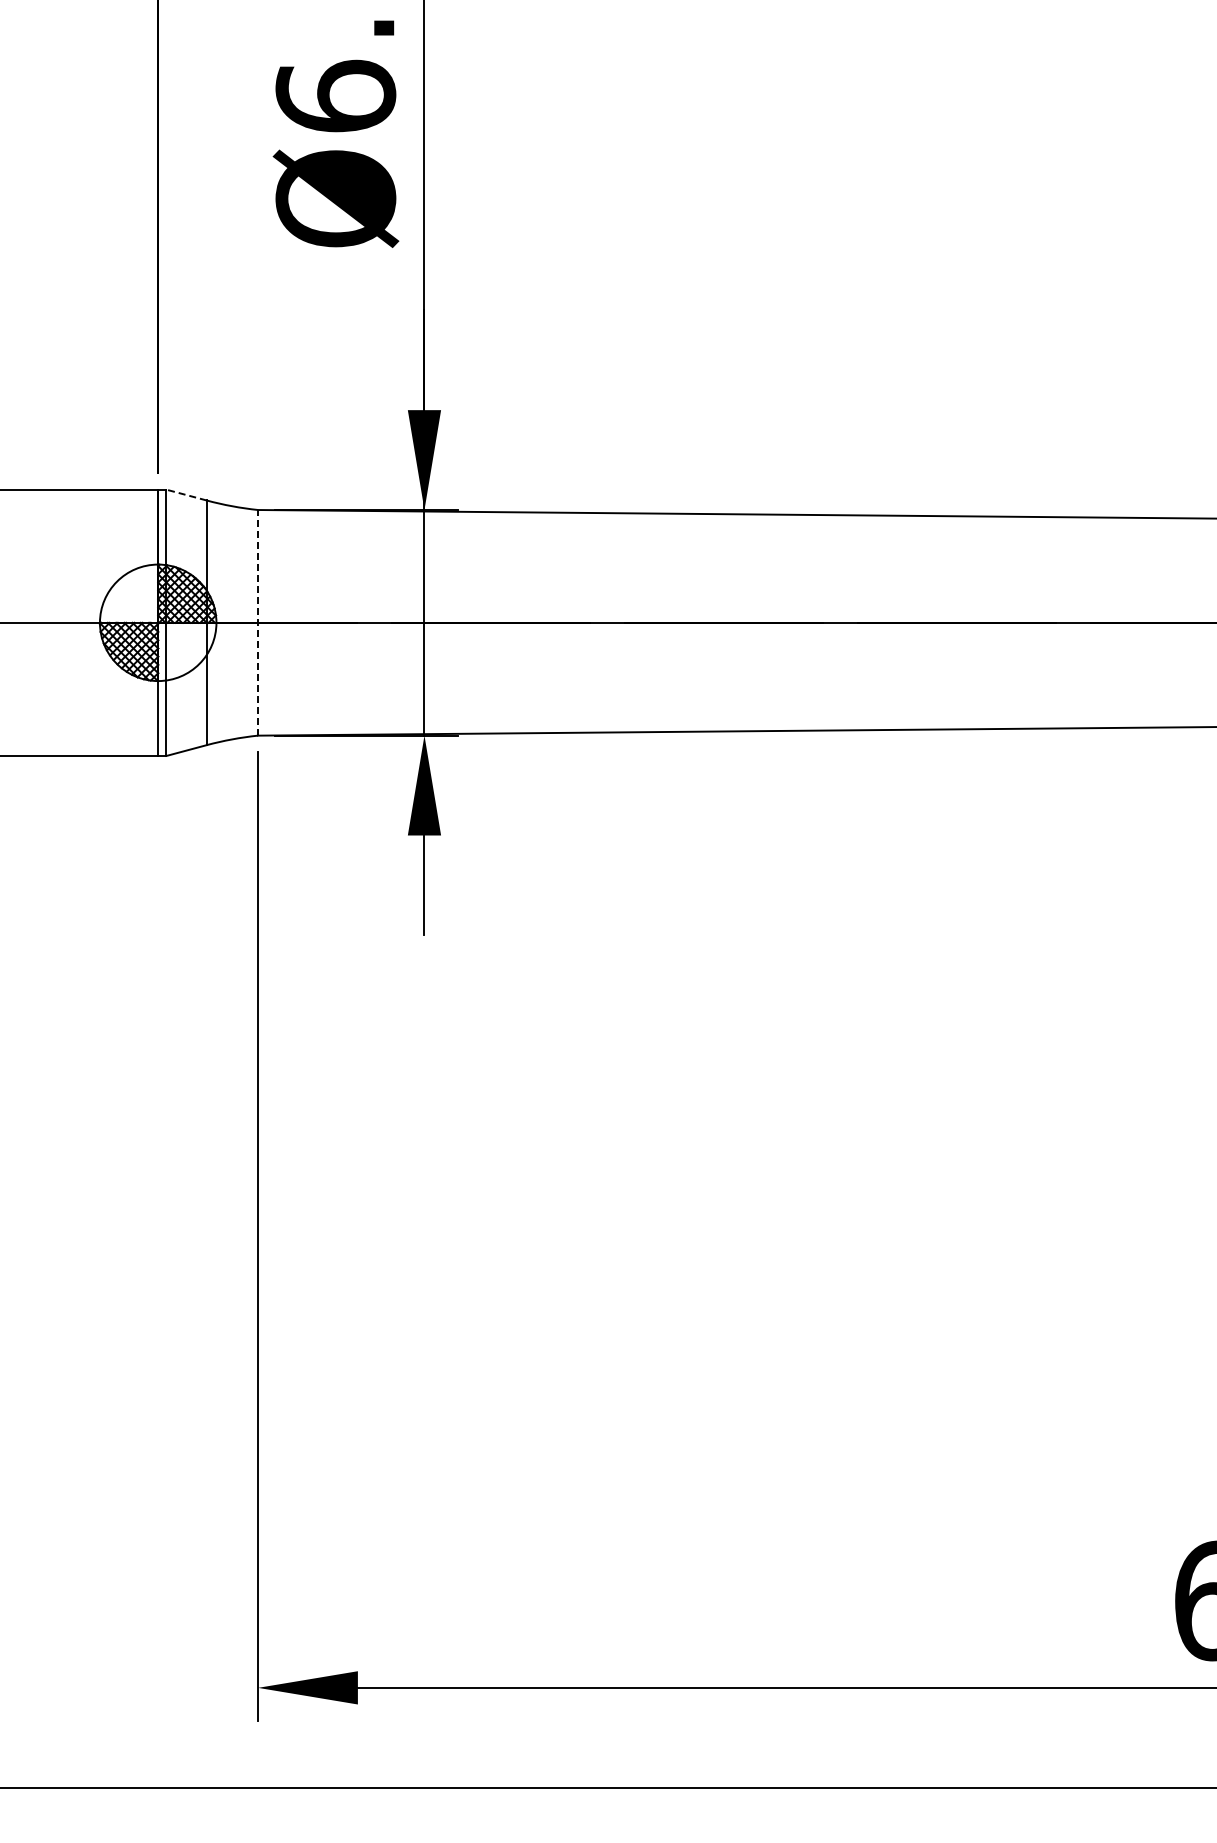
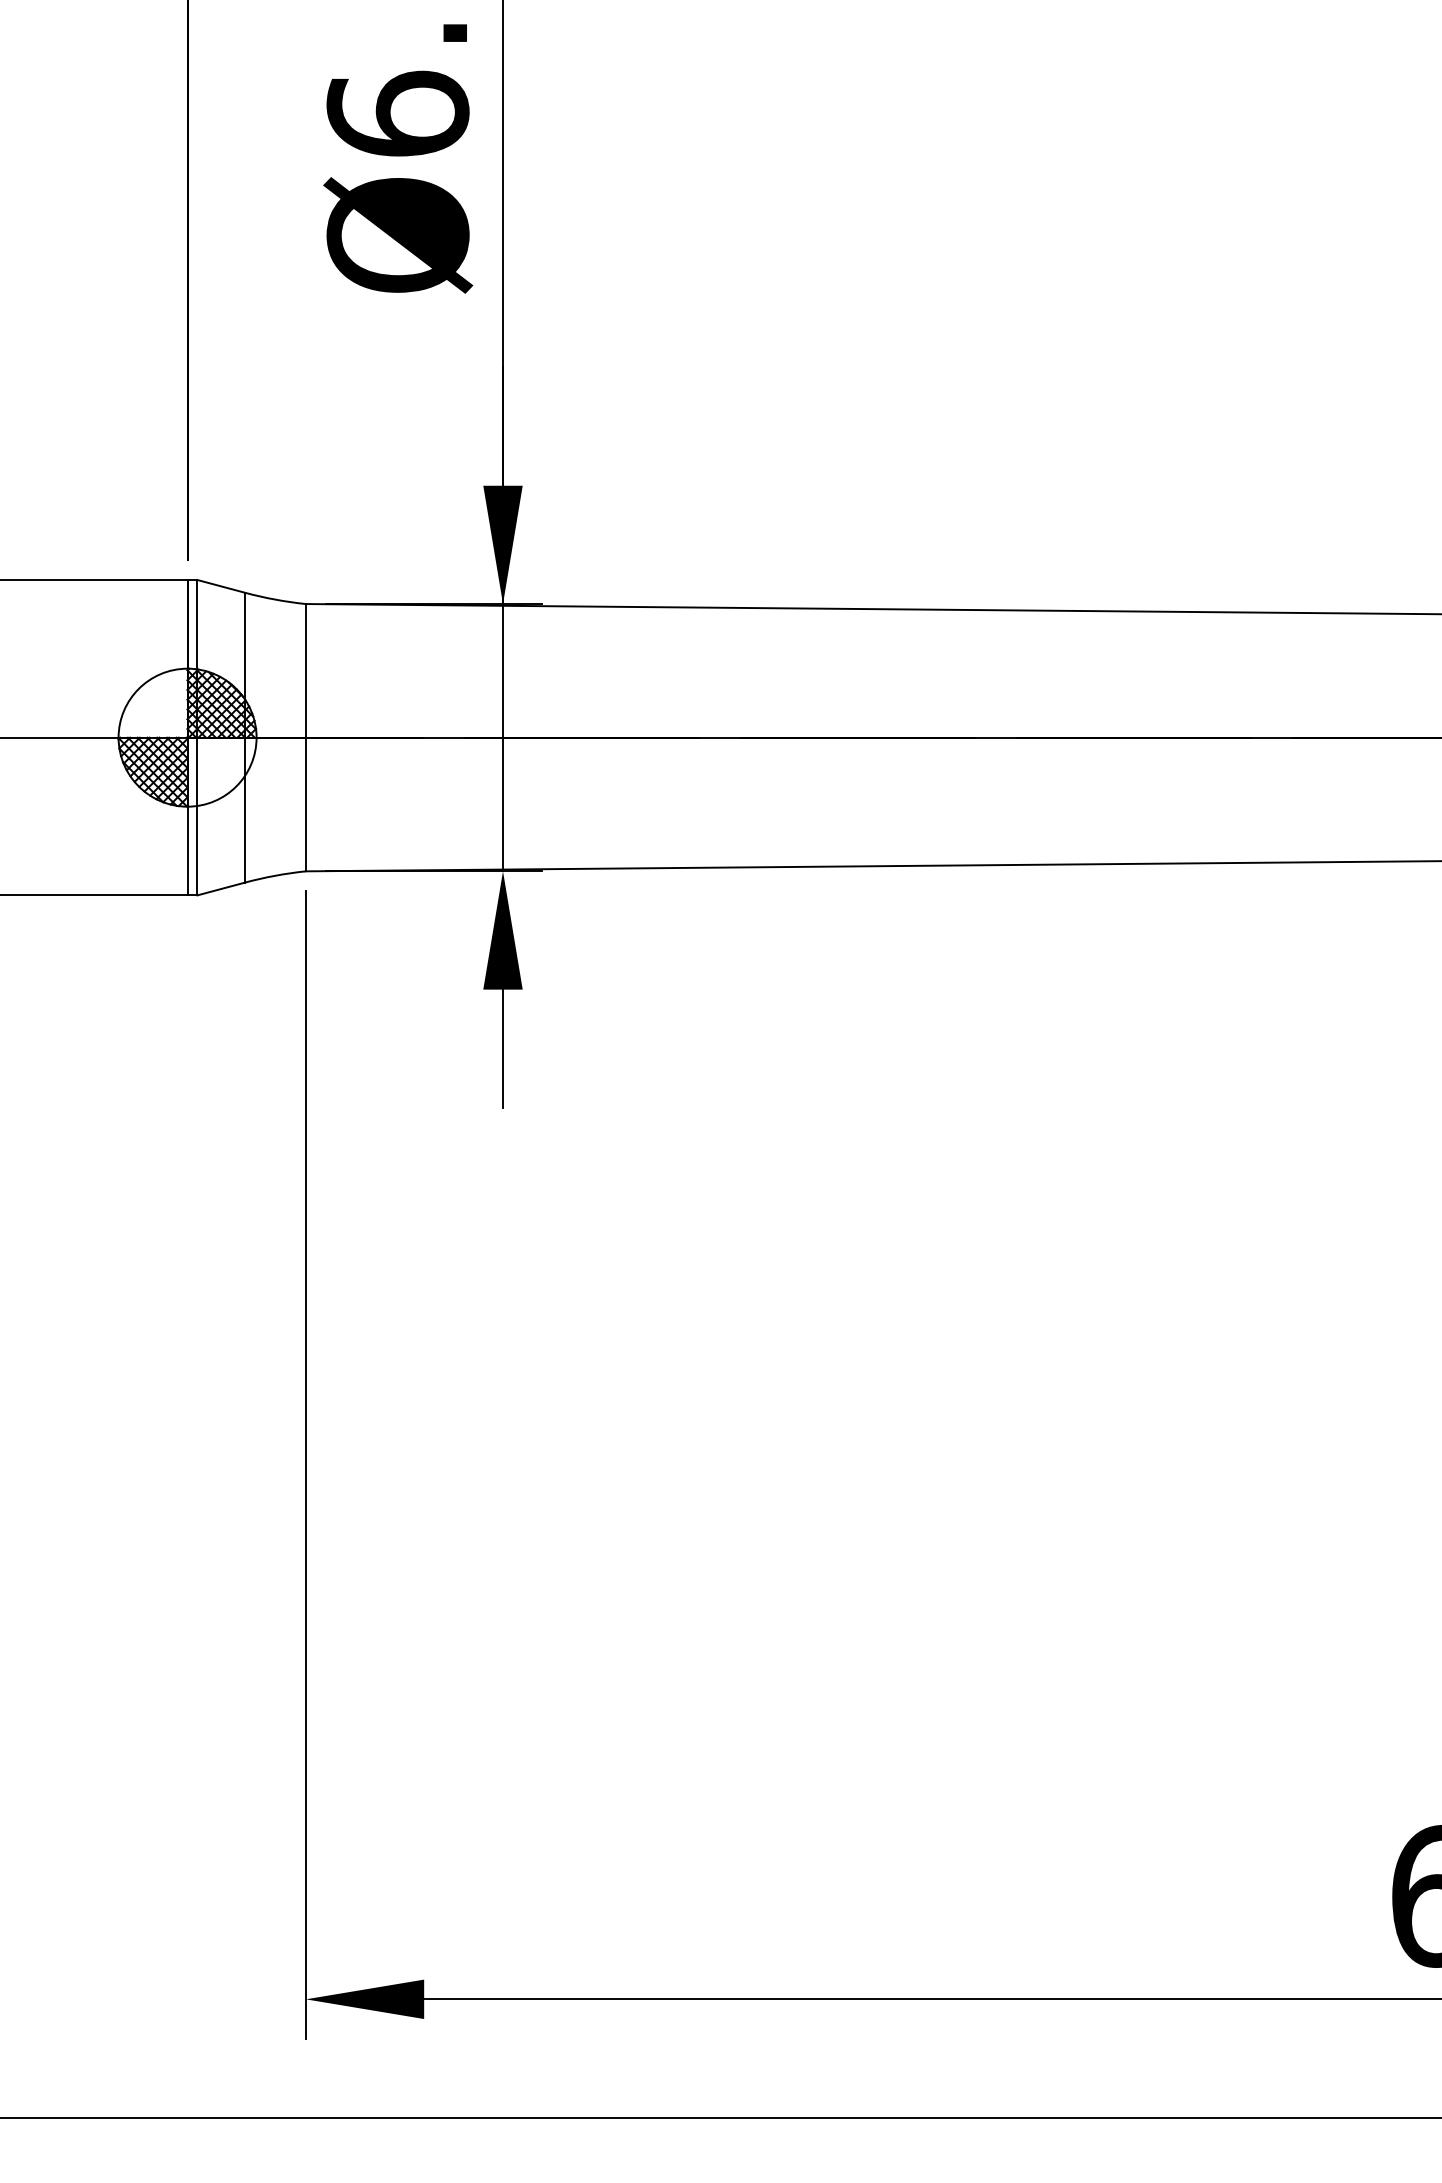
line: (186, 495) -> (221, 586), dashed -> solid
line: (258, 622) -> (306, 737), dashed -> solid

